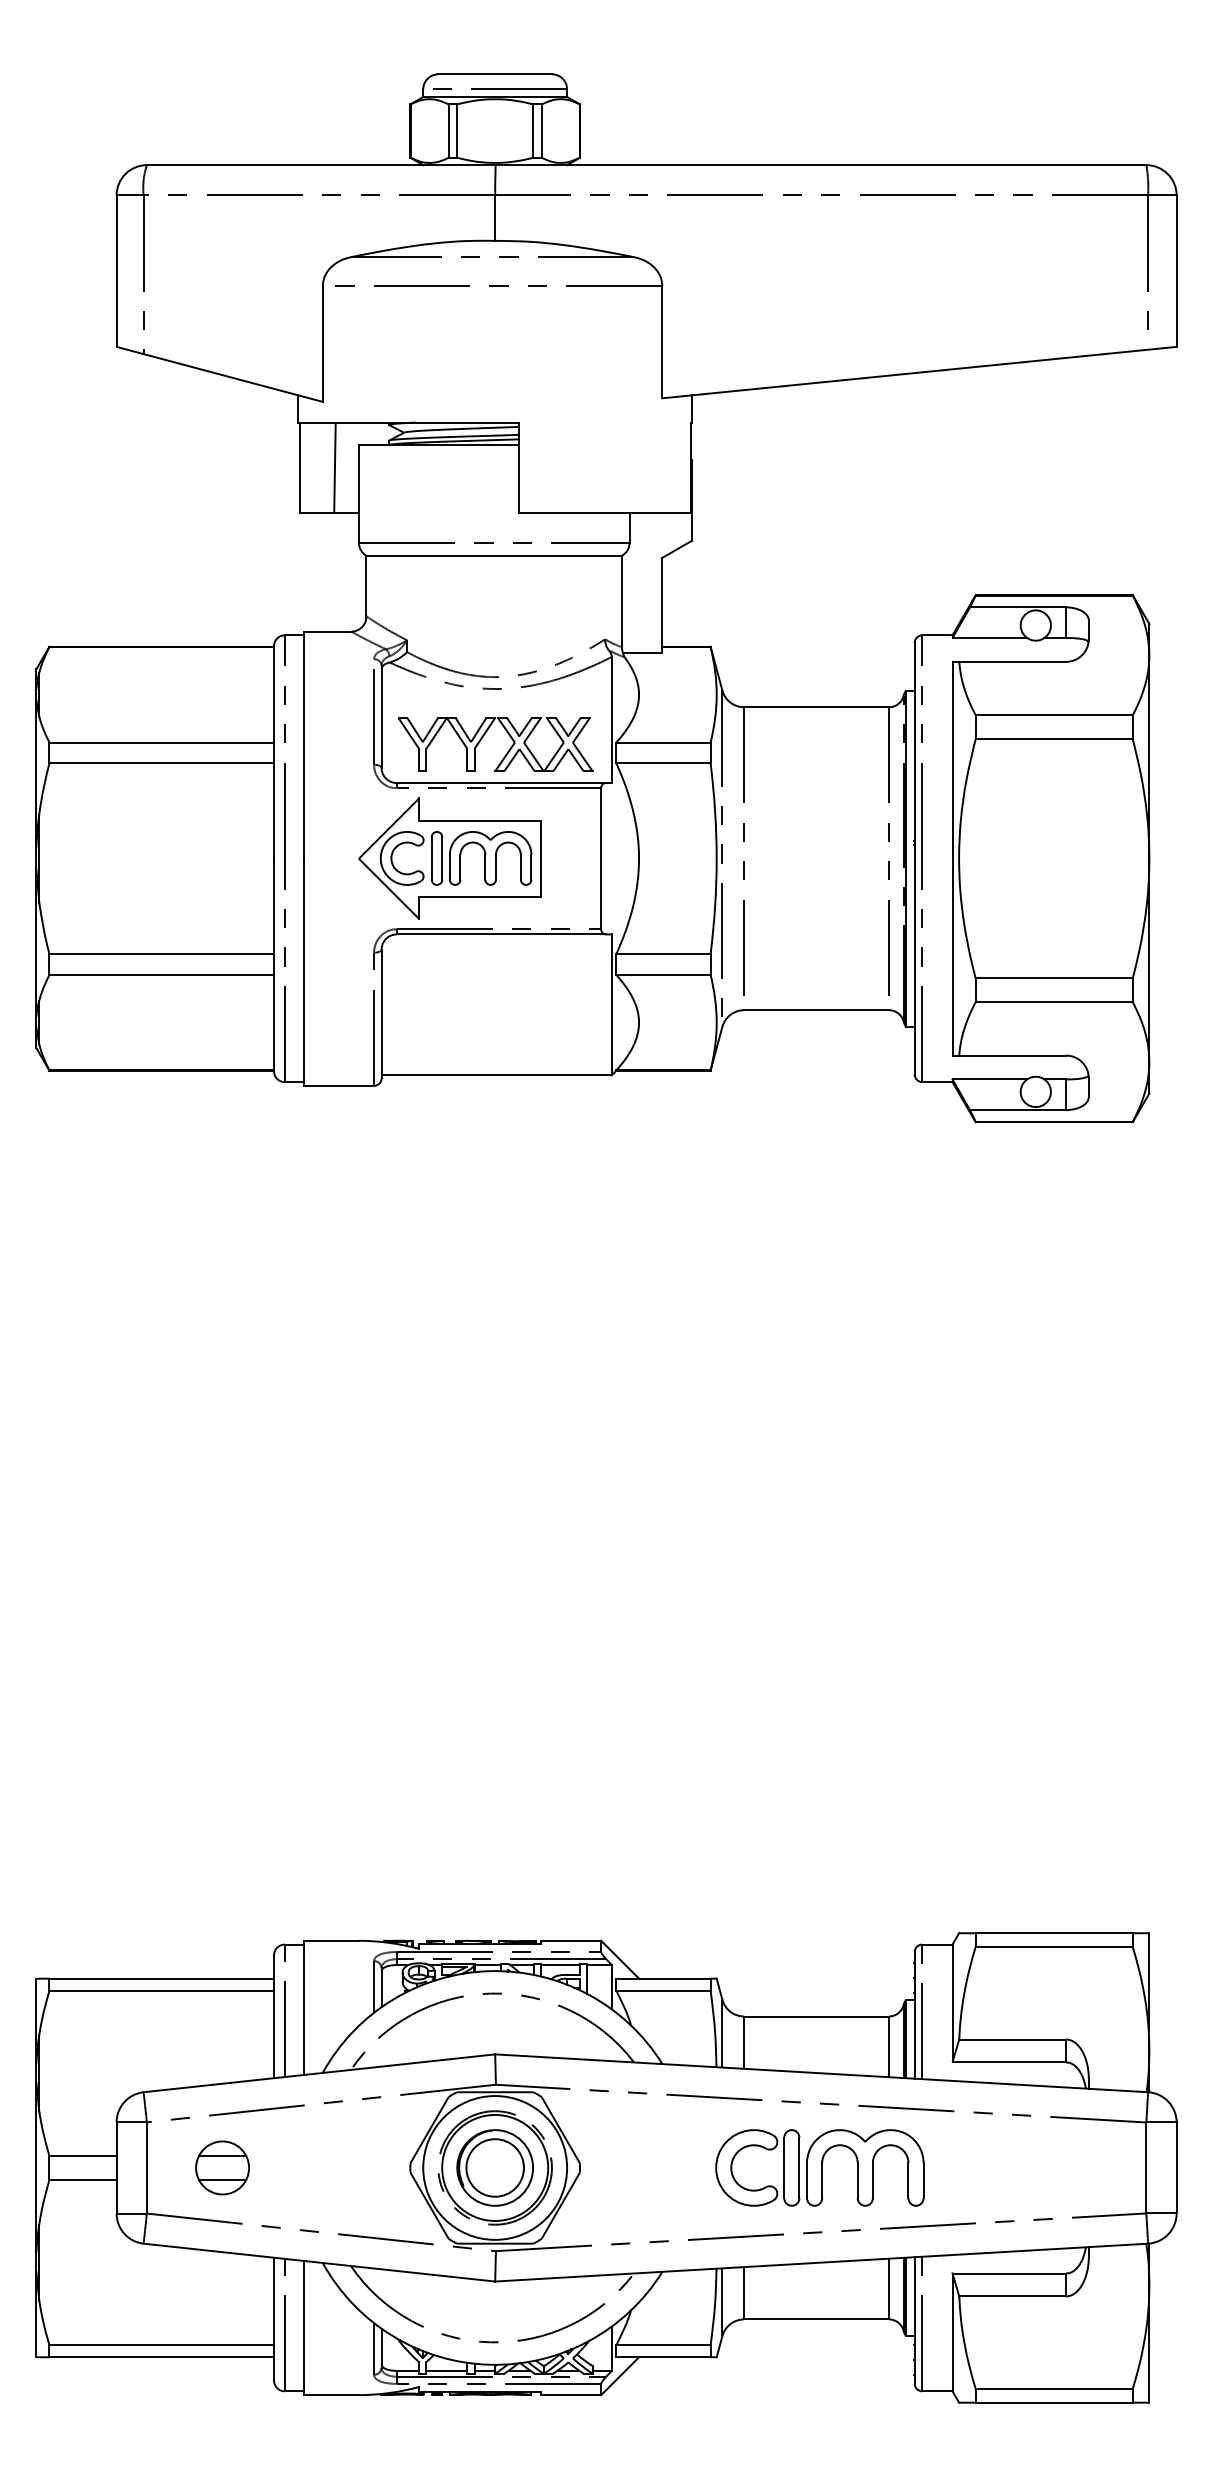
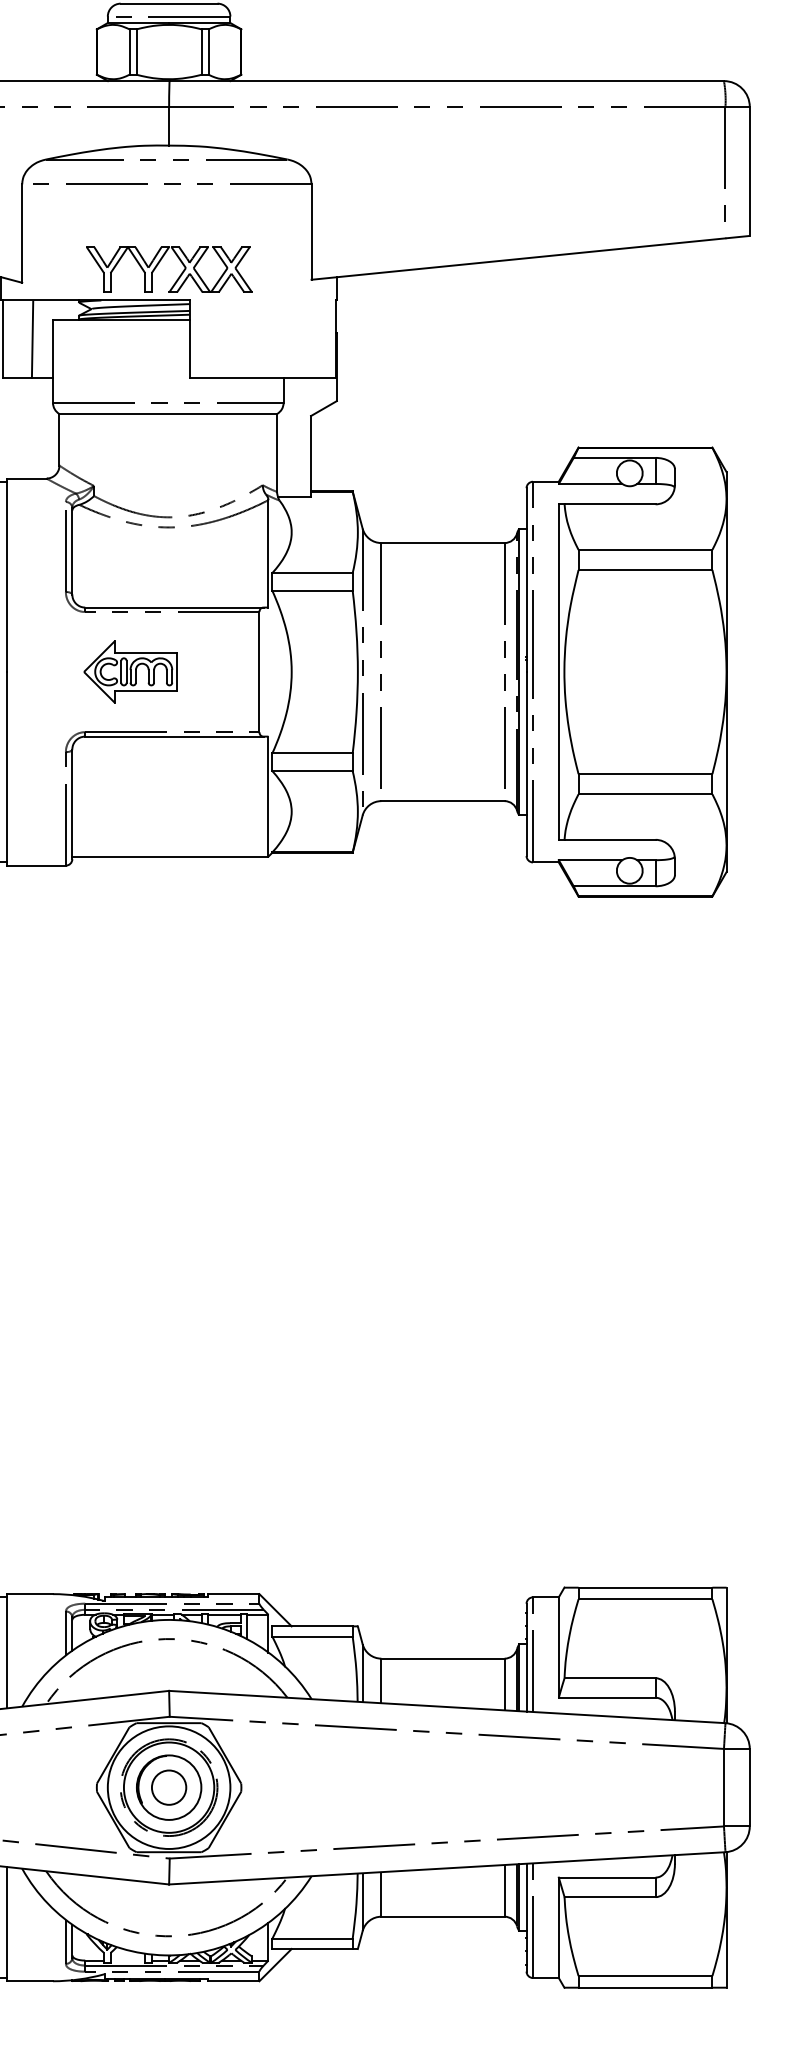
part: (483, 737) -> (159, 263), moved
part: (449, 858) -> (130, 671), size x0.6
circle: (494, 2167) -> (168, 1787), size x0.7
part: (819, 2167) -> (445, 1787), removed
line: (446, 2370) -> (127, 1960), removed

